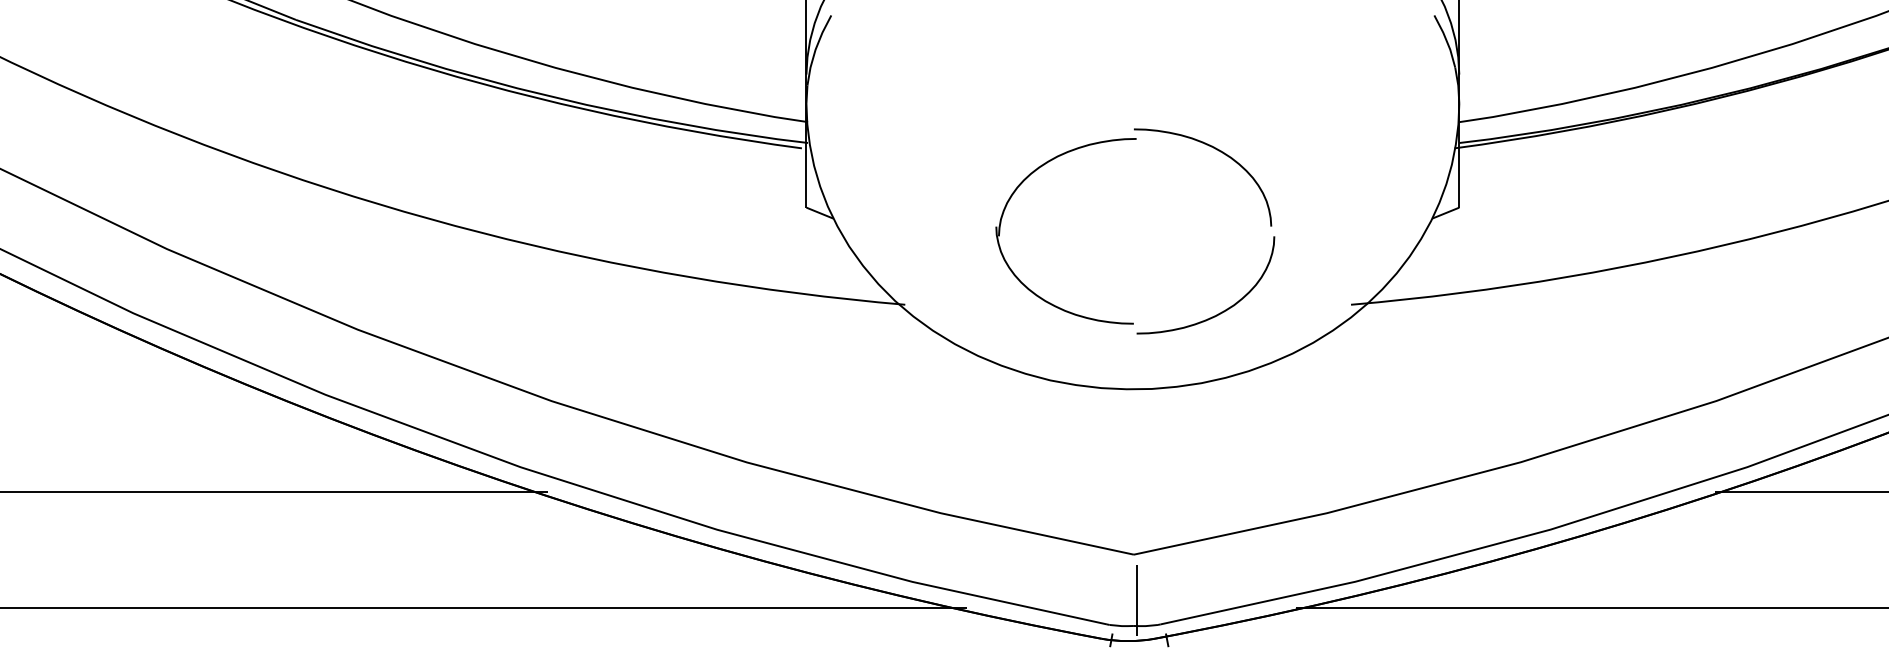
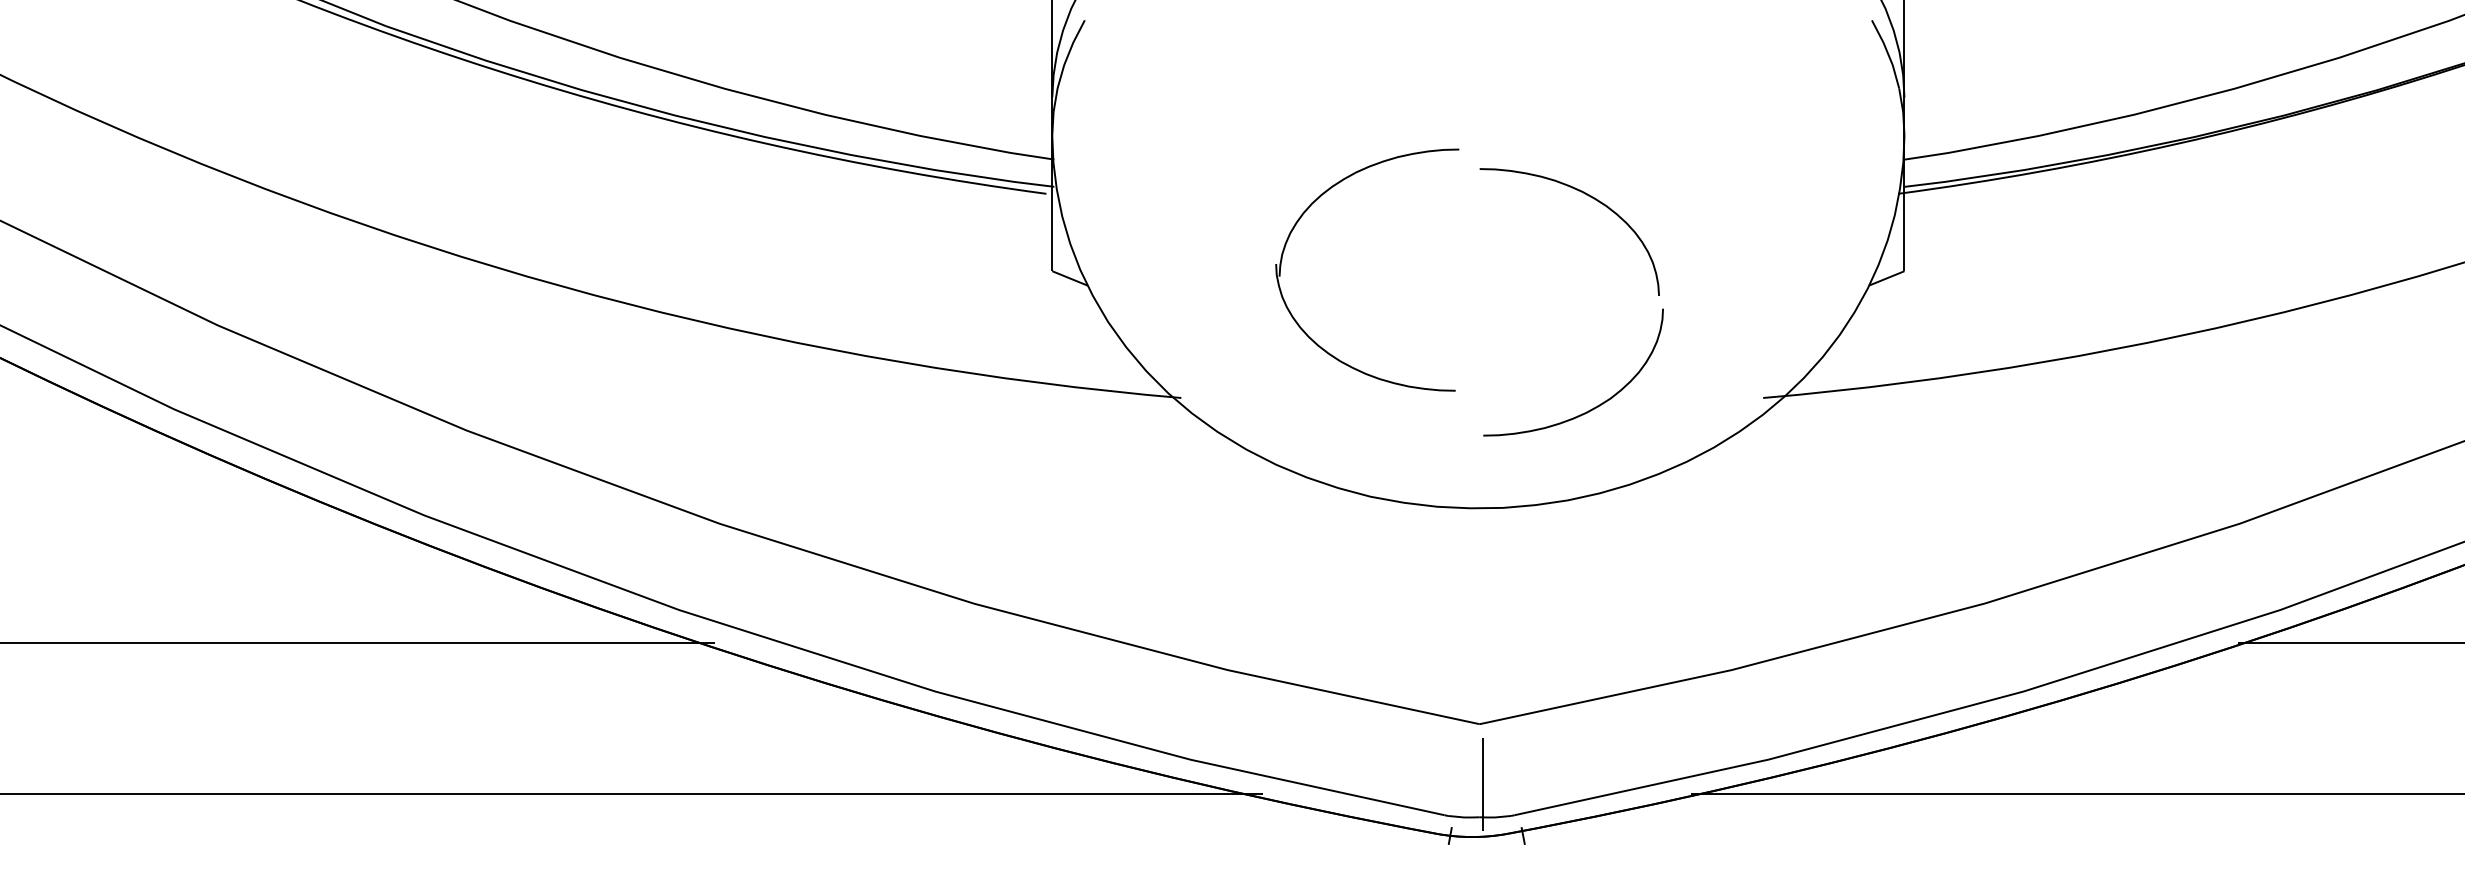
part: (1014, 192) -> (1300, 219), moved

